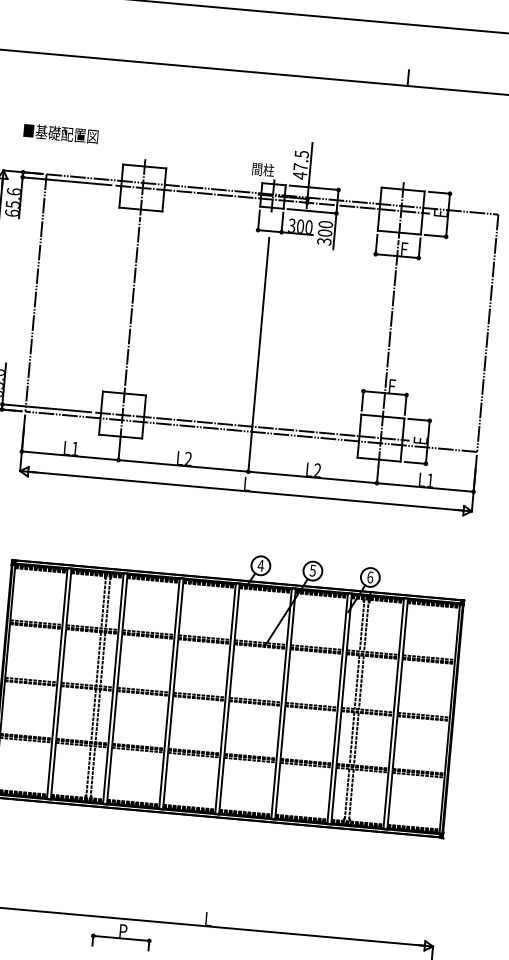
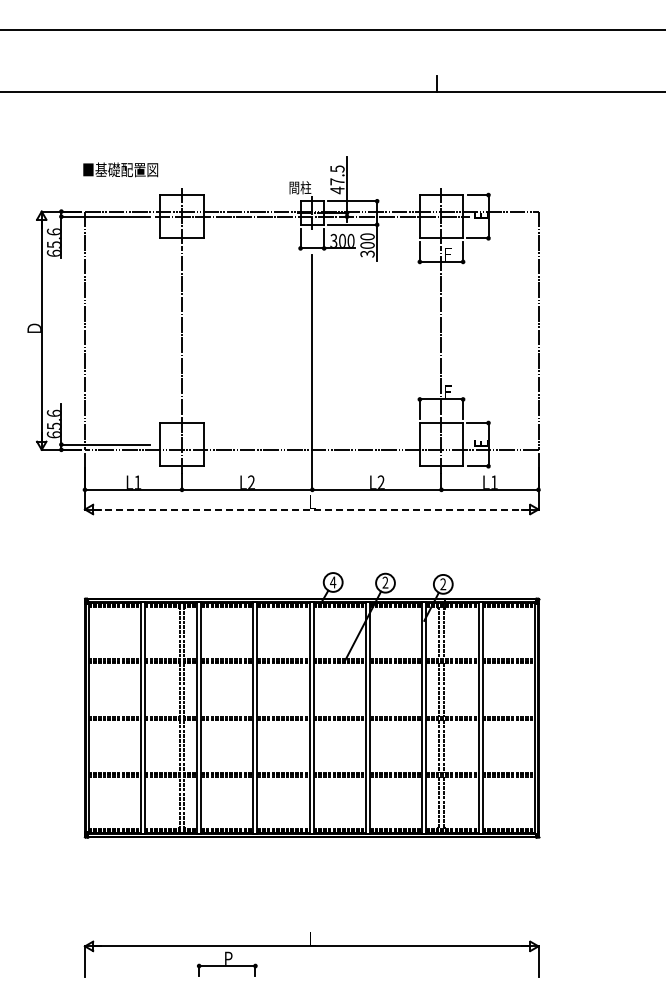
text: (60, 133) -> (120, 169), moved
line: (252, 426) -> (312, 444), removed
line: (246, 491) -> (312, 509), solid -> dashed
text: (312, 570) -> (385, 582), 5 -> 2
text: (370, 577) -> (443, 584), 6 -> 2

